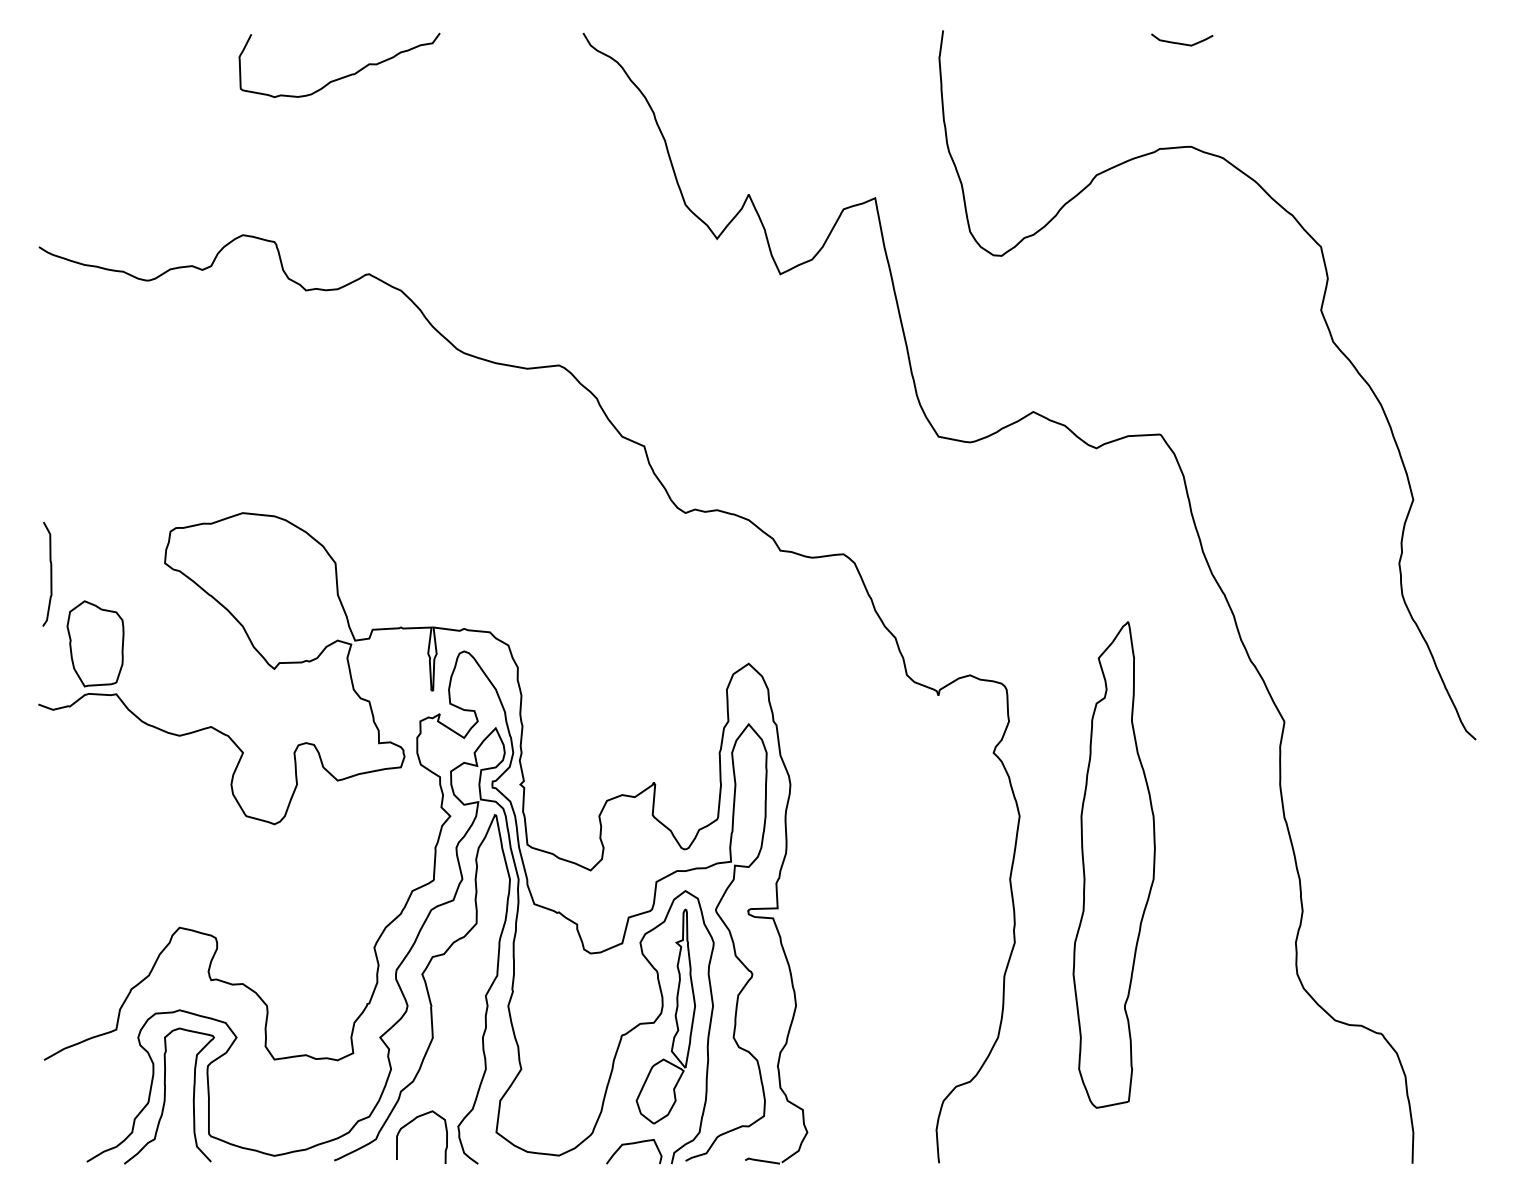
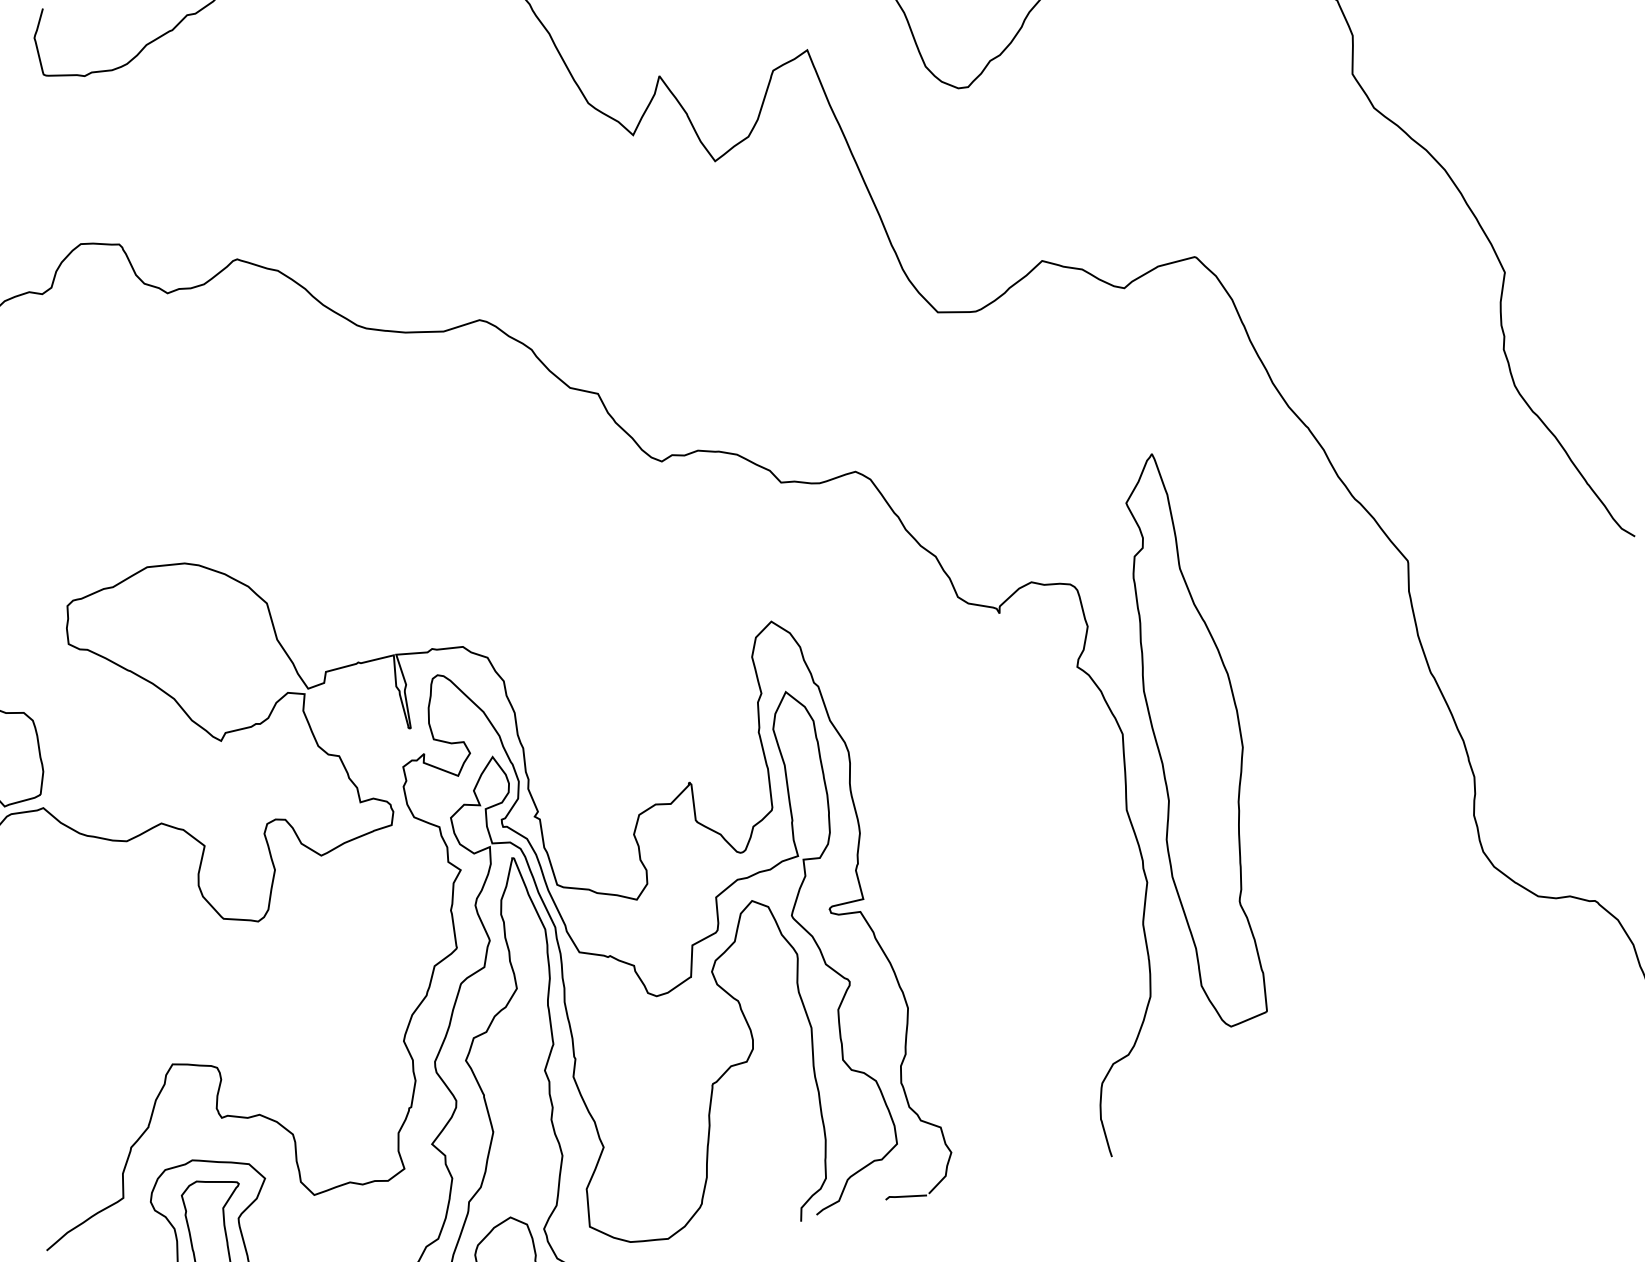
part: (1113, 864) -> (1192, 739), moved
part: (674, 1016) -> (769, 1049), removed
curve: (633, 1144) -> (752, 1208), removed

